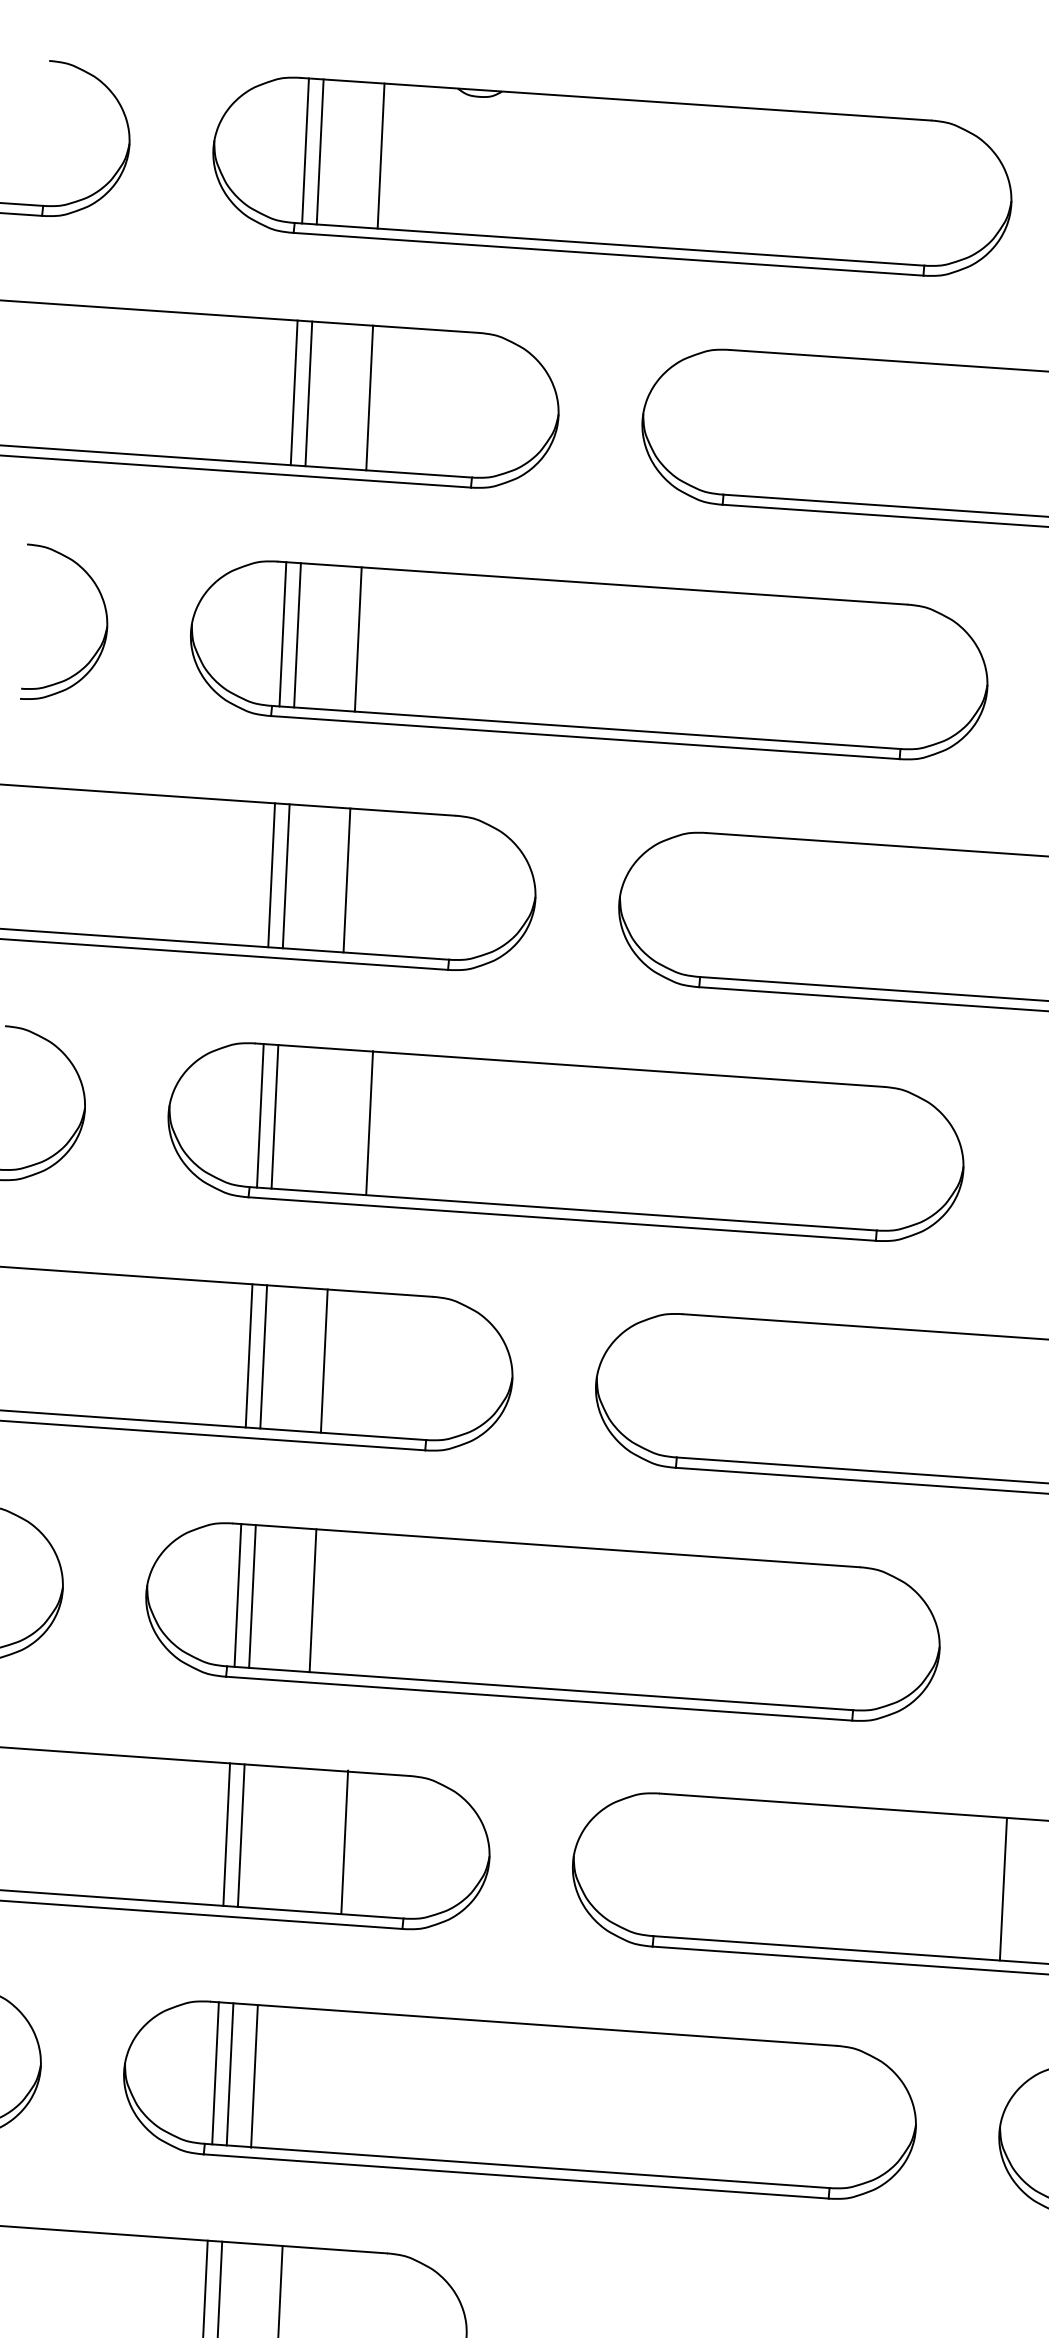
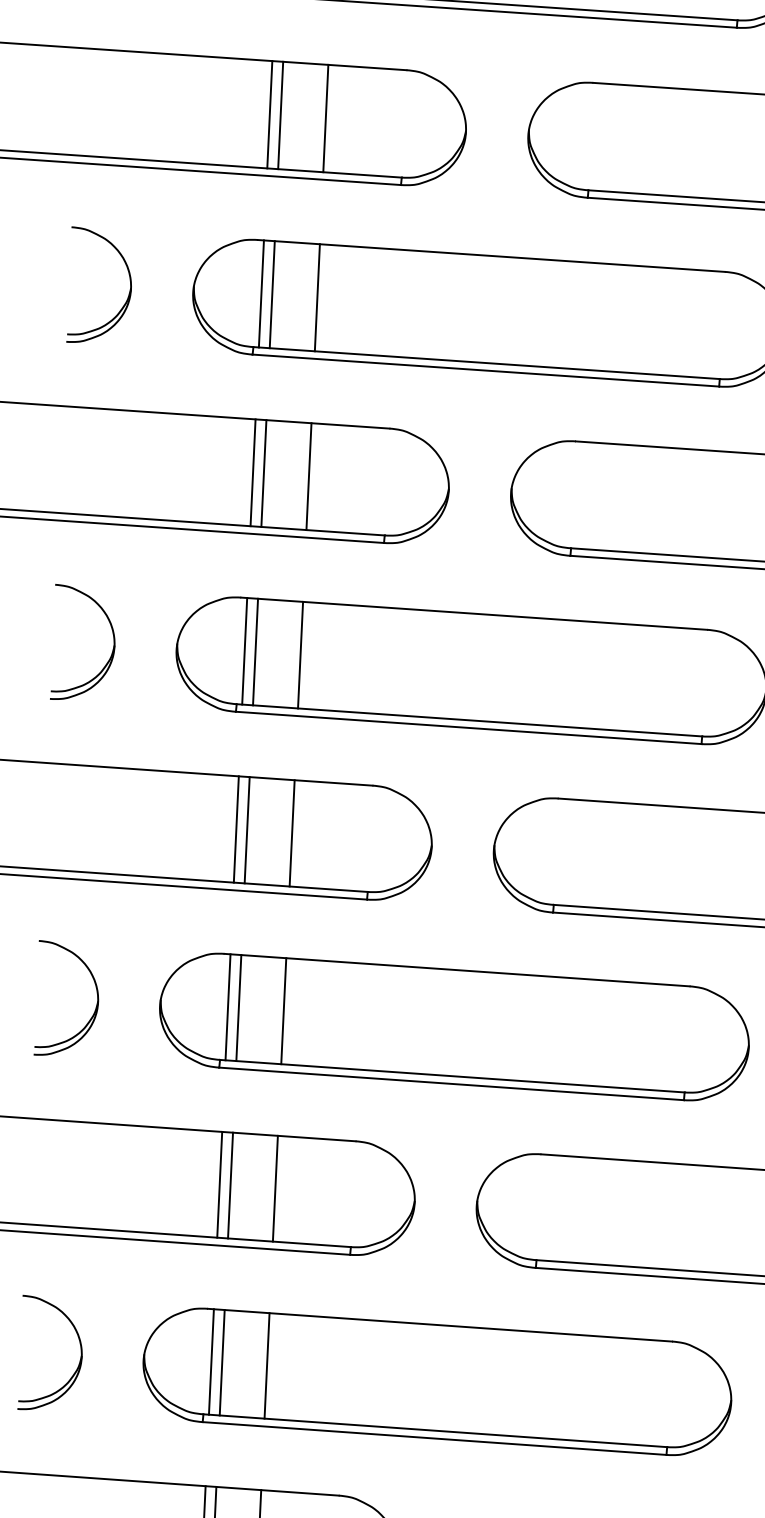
line: (369, 1122) -> (300, 654), moved
line: (344, 1841) -> (275, 1188), moved
line: (254, 2076) -> (267, 1365), moved

